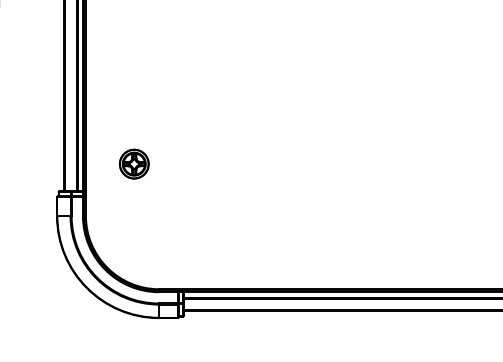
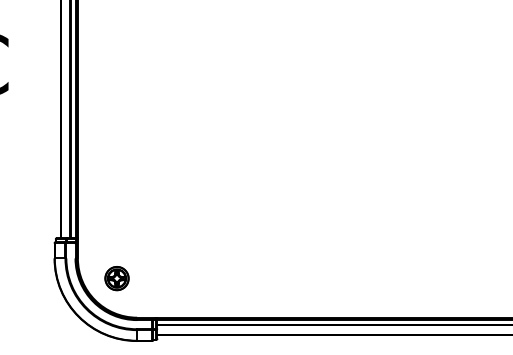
part: (133, 164) -> (116, 278), moved

